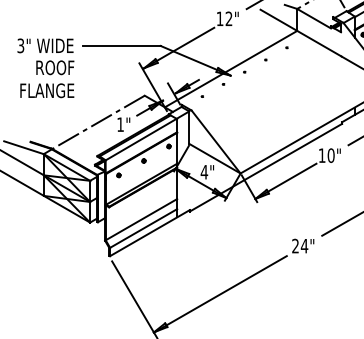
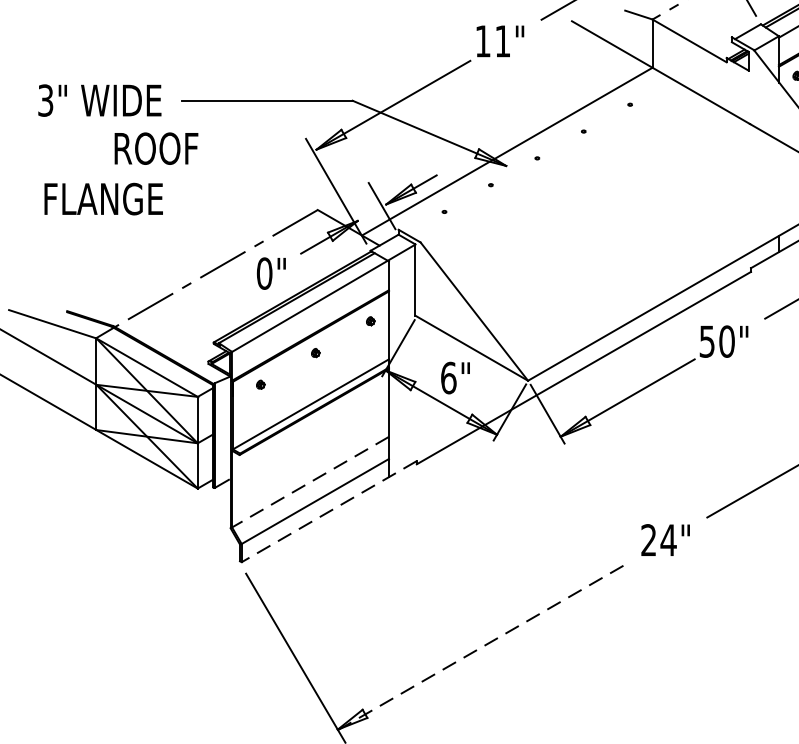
text: (228, 18) -> (501, 40), 12" -> 11"
text: (55, 67) -> (156, 148), moved
text: (120, 124) -> (264, 273), 1" -> 0"
text: (321, 155) -> (705, 341), 10" -> 50"
text: (204, 171) -> (448, 376), 4" -> 6"
line: (141, 219) -> (310, 481), solid -> dashed
line: (149, 233) -> (328, 512), solid -> dashed
line: (220, 294) -> (484, 646), solid -> dashed

